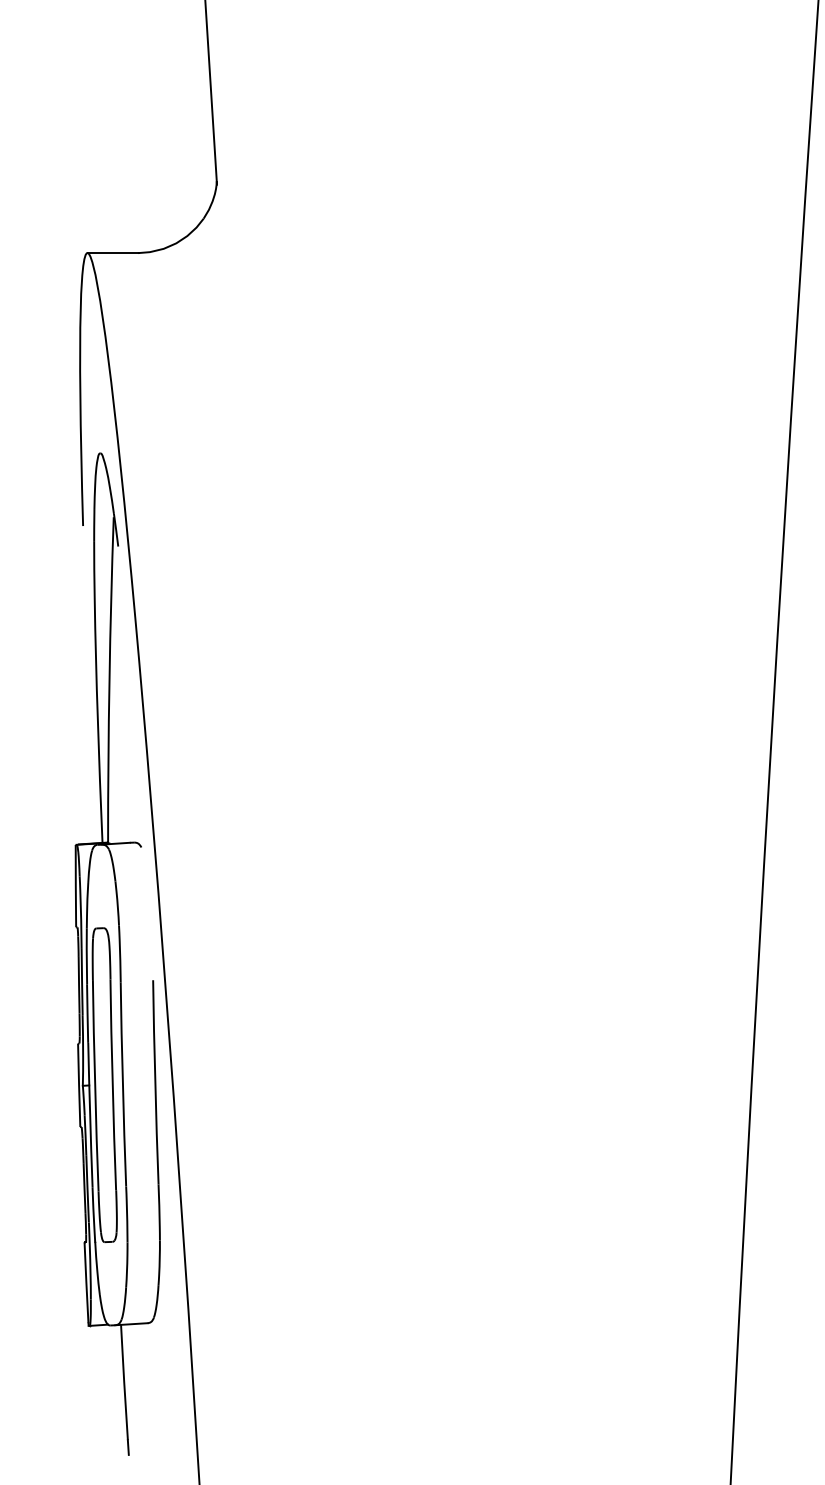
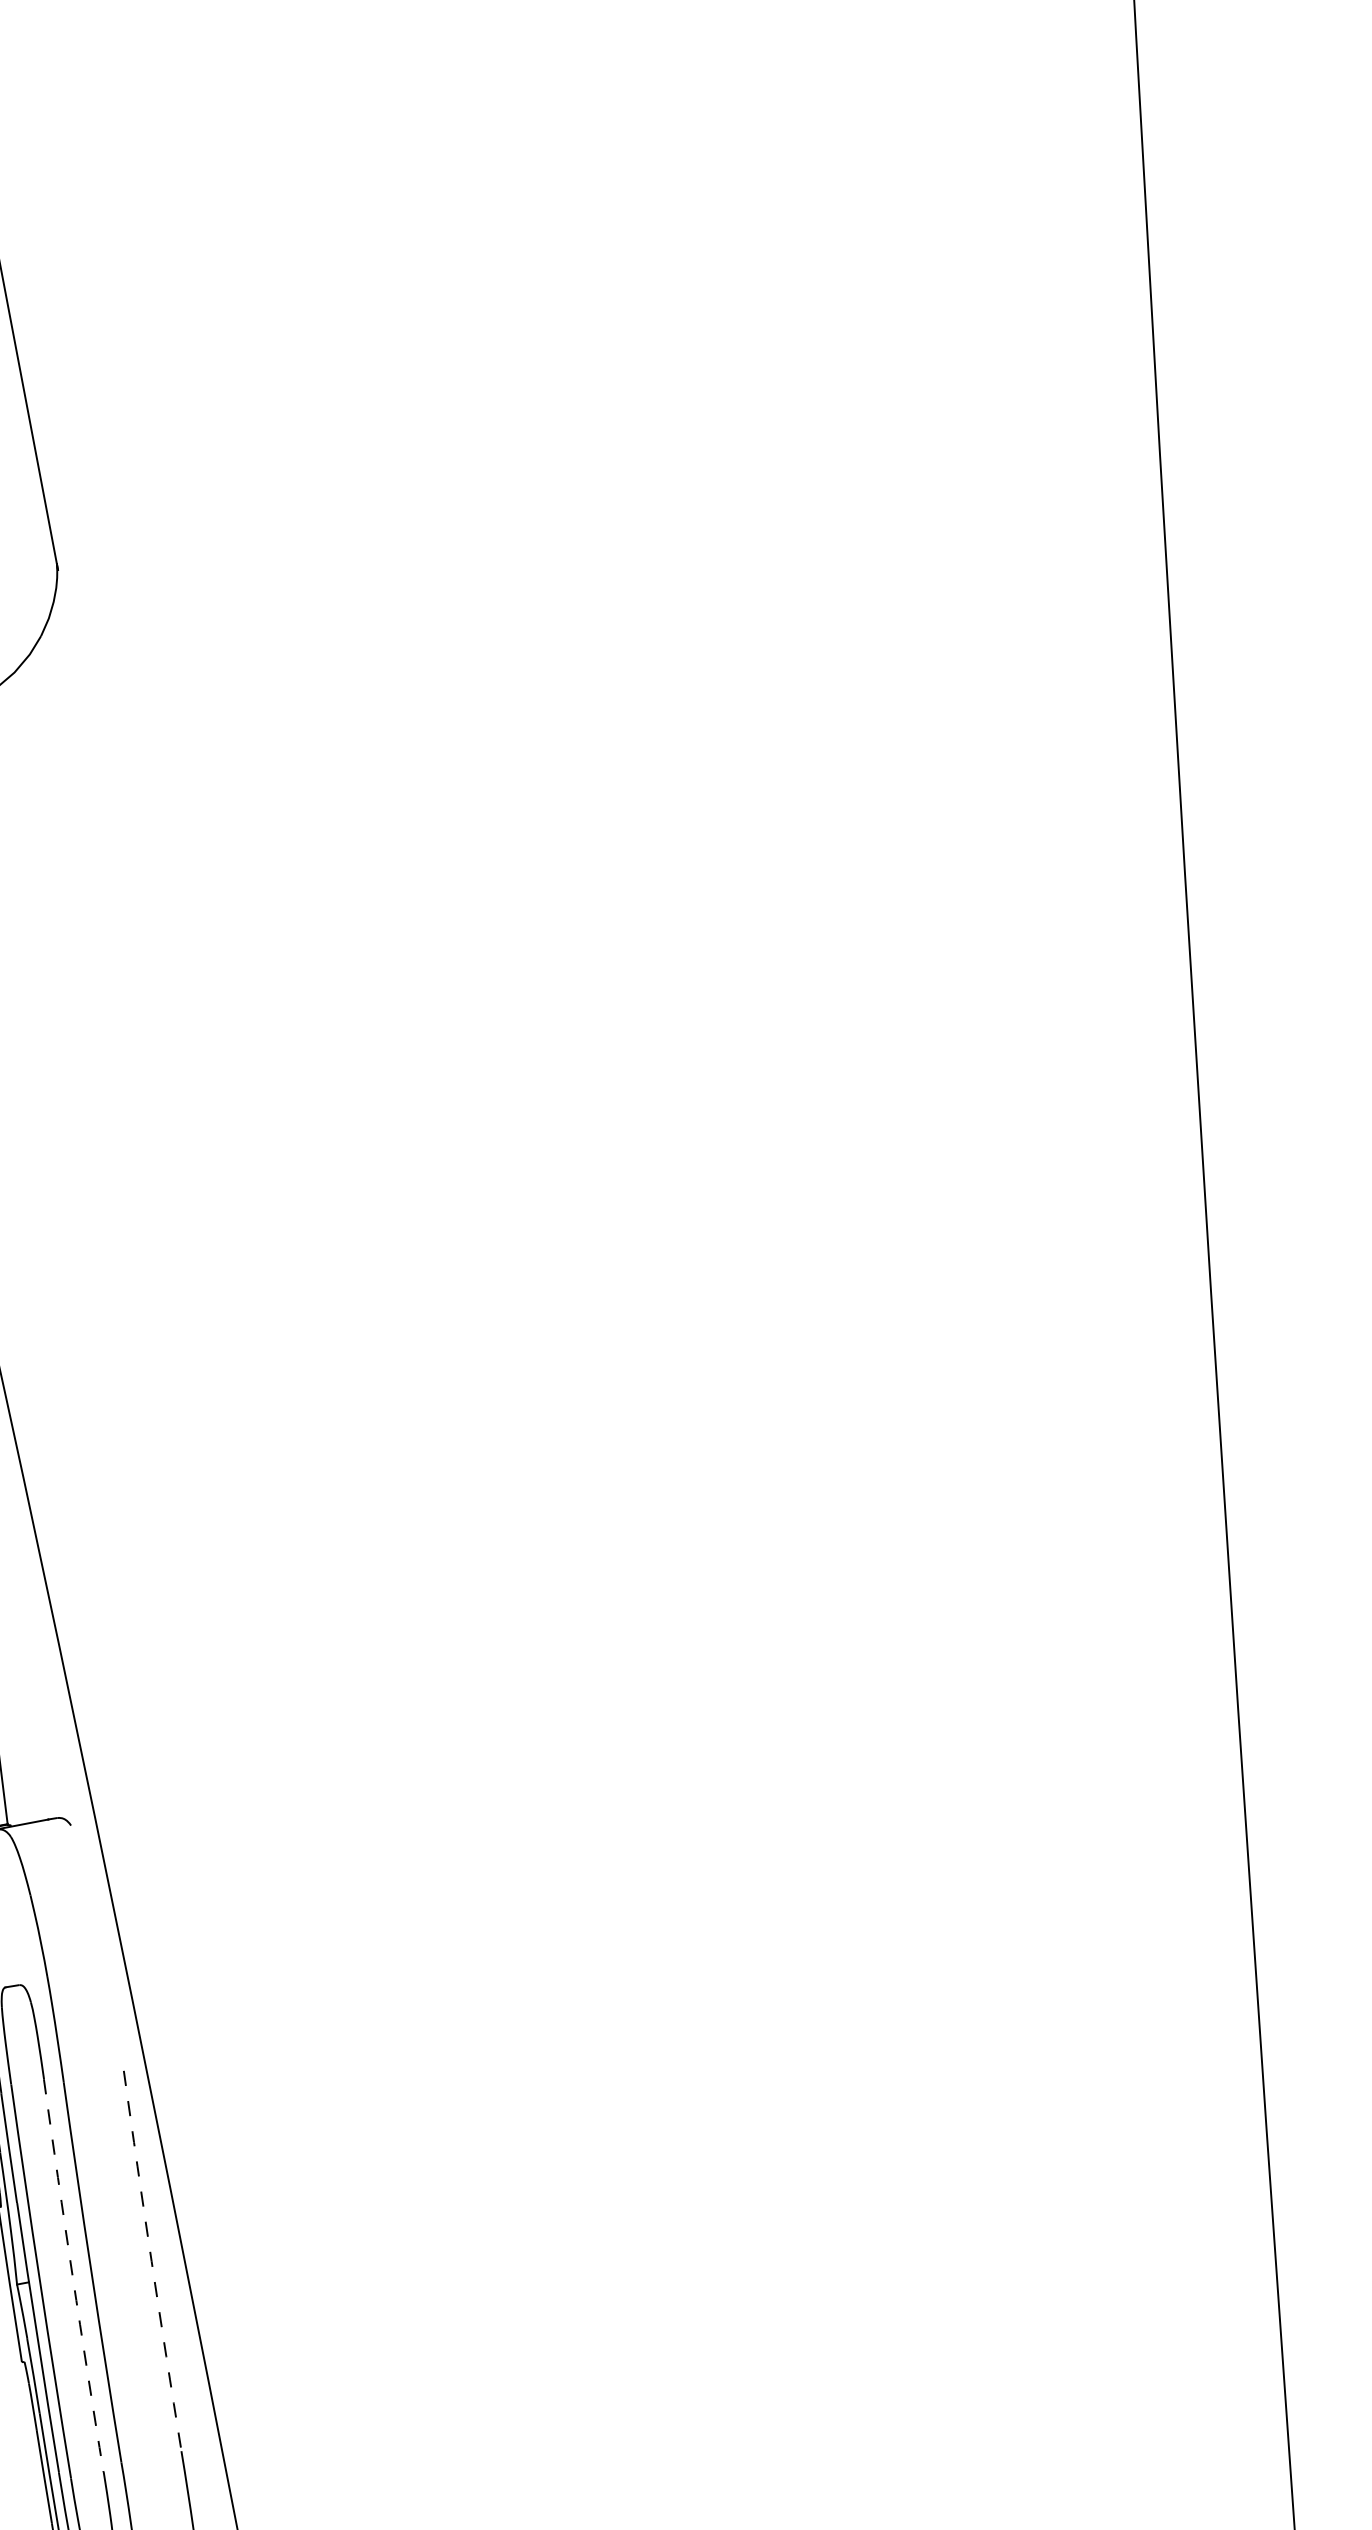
arc: (155, 1082) -> (152, 2261), solid -> dashed
arc: (112, 1084) -> (72, 2275), solid -> dashed

